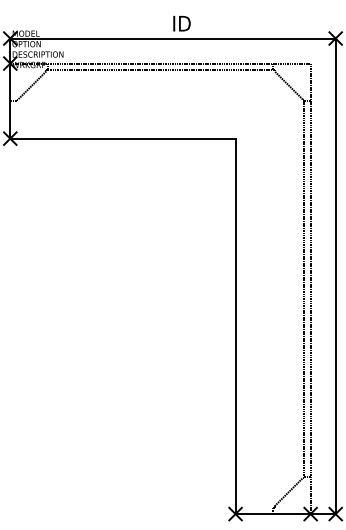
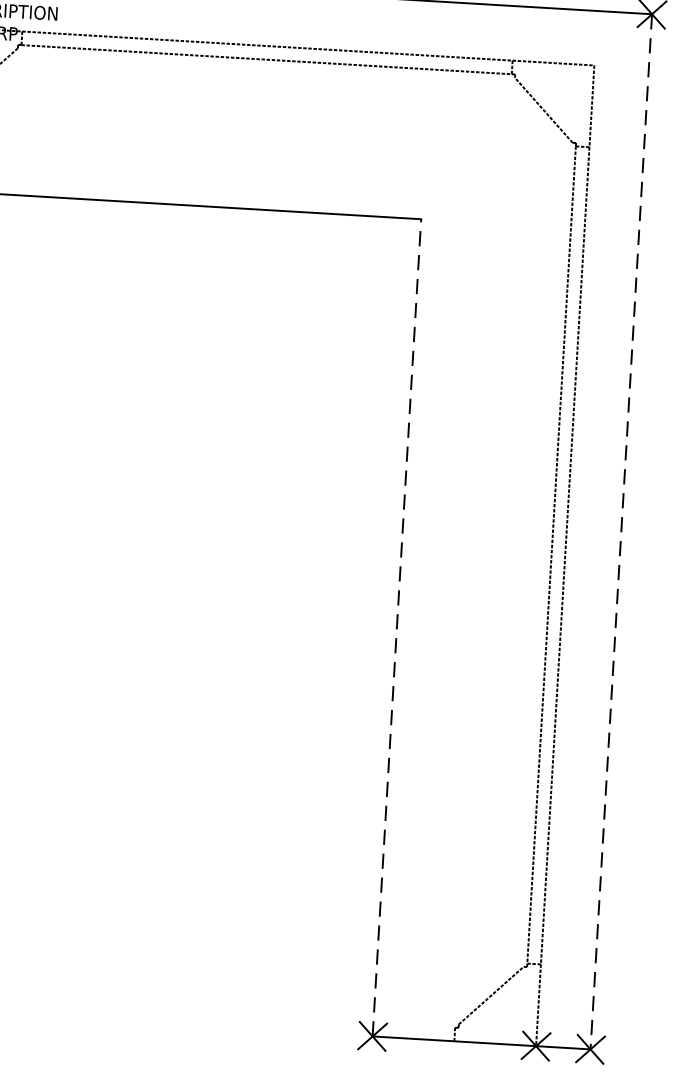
line: (335, 276) -> (620, 532), solid -> dashed
line: (235, 326) -> (396, 628), solid -> dashed

